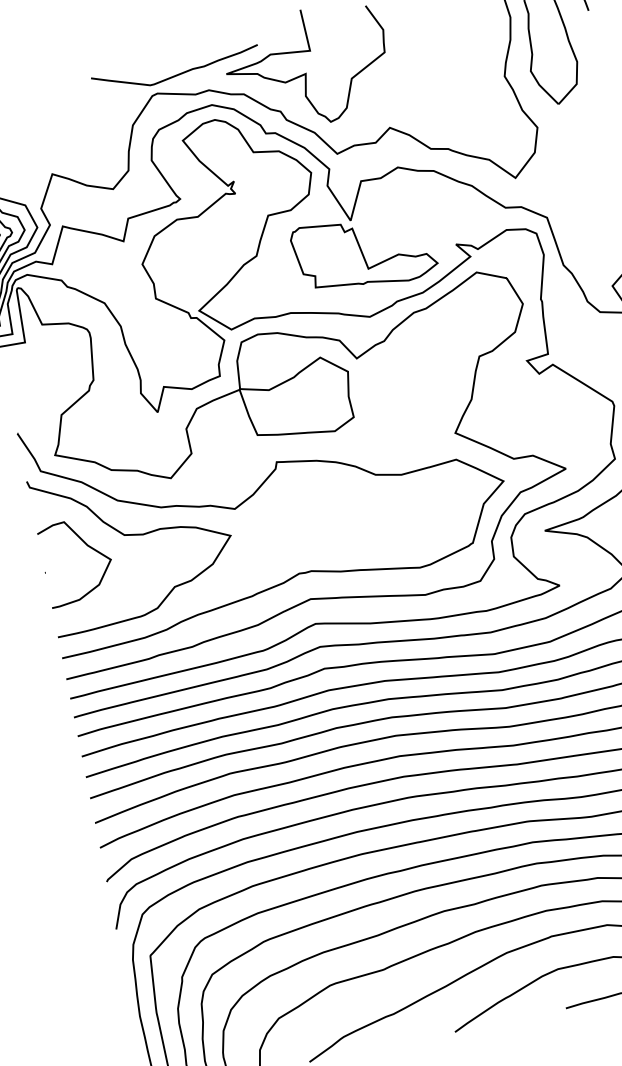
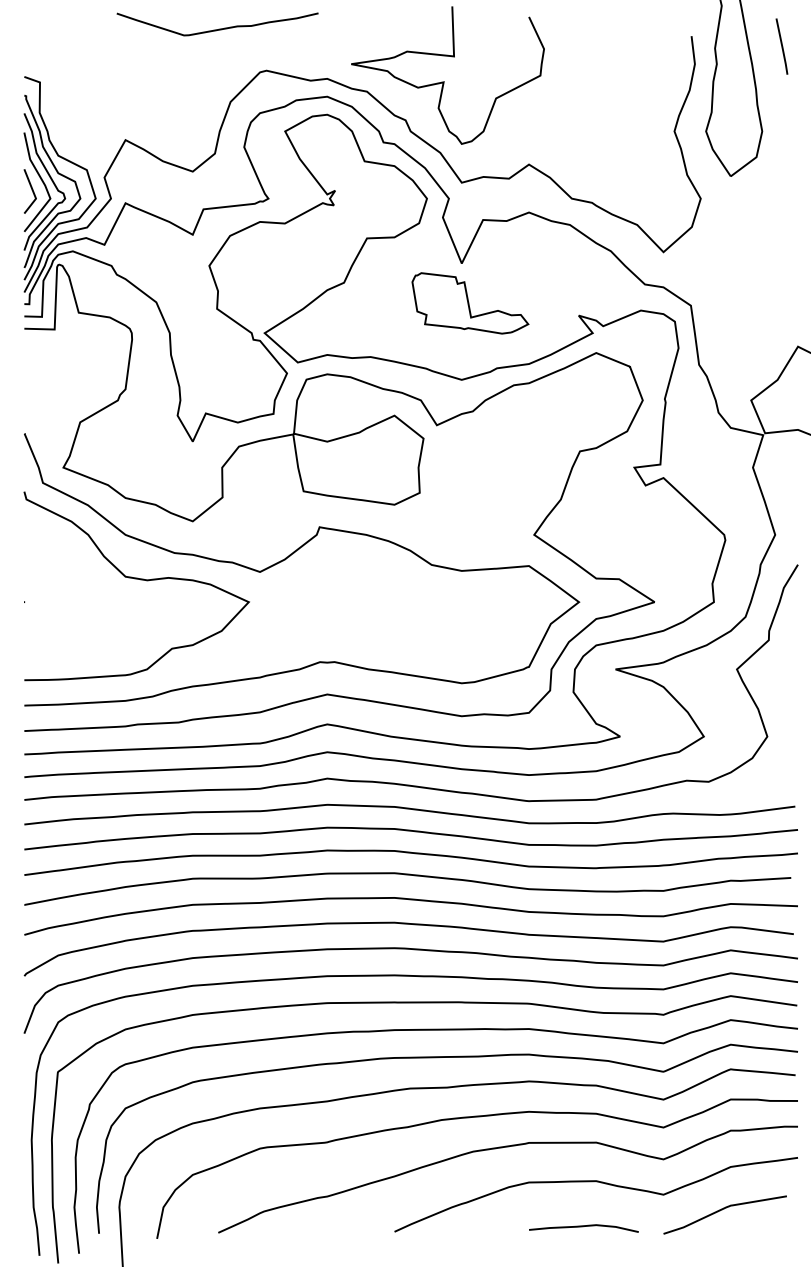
curve: (178, 73) -> (219, 28), moved
part: (364, 252) -> (470, 303), size x0.7
curve: (87, 545) -> (79, 580), removed

